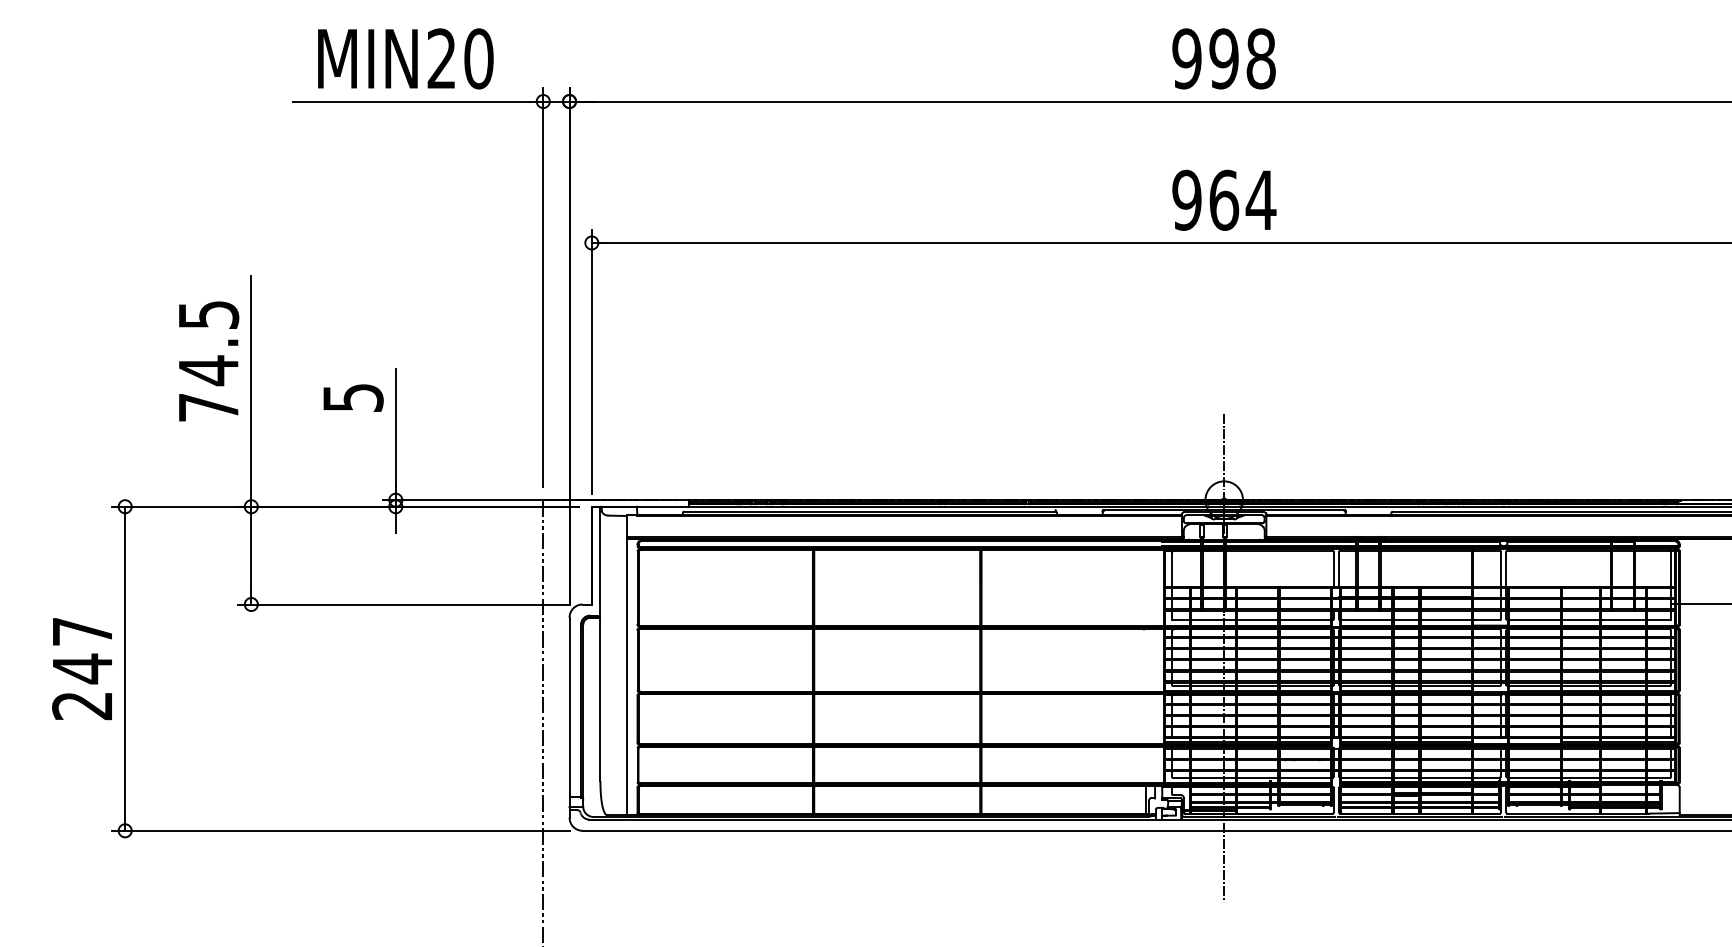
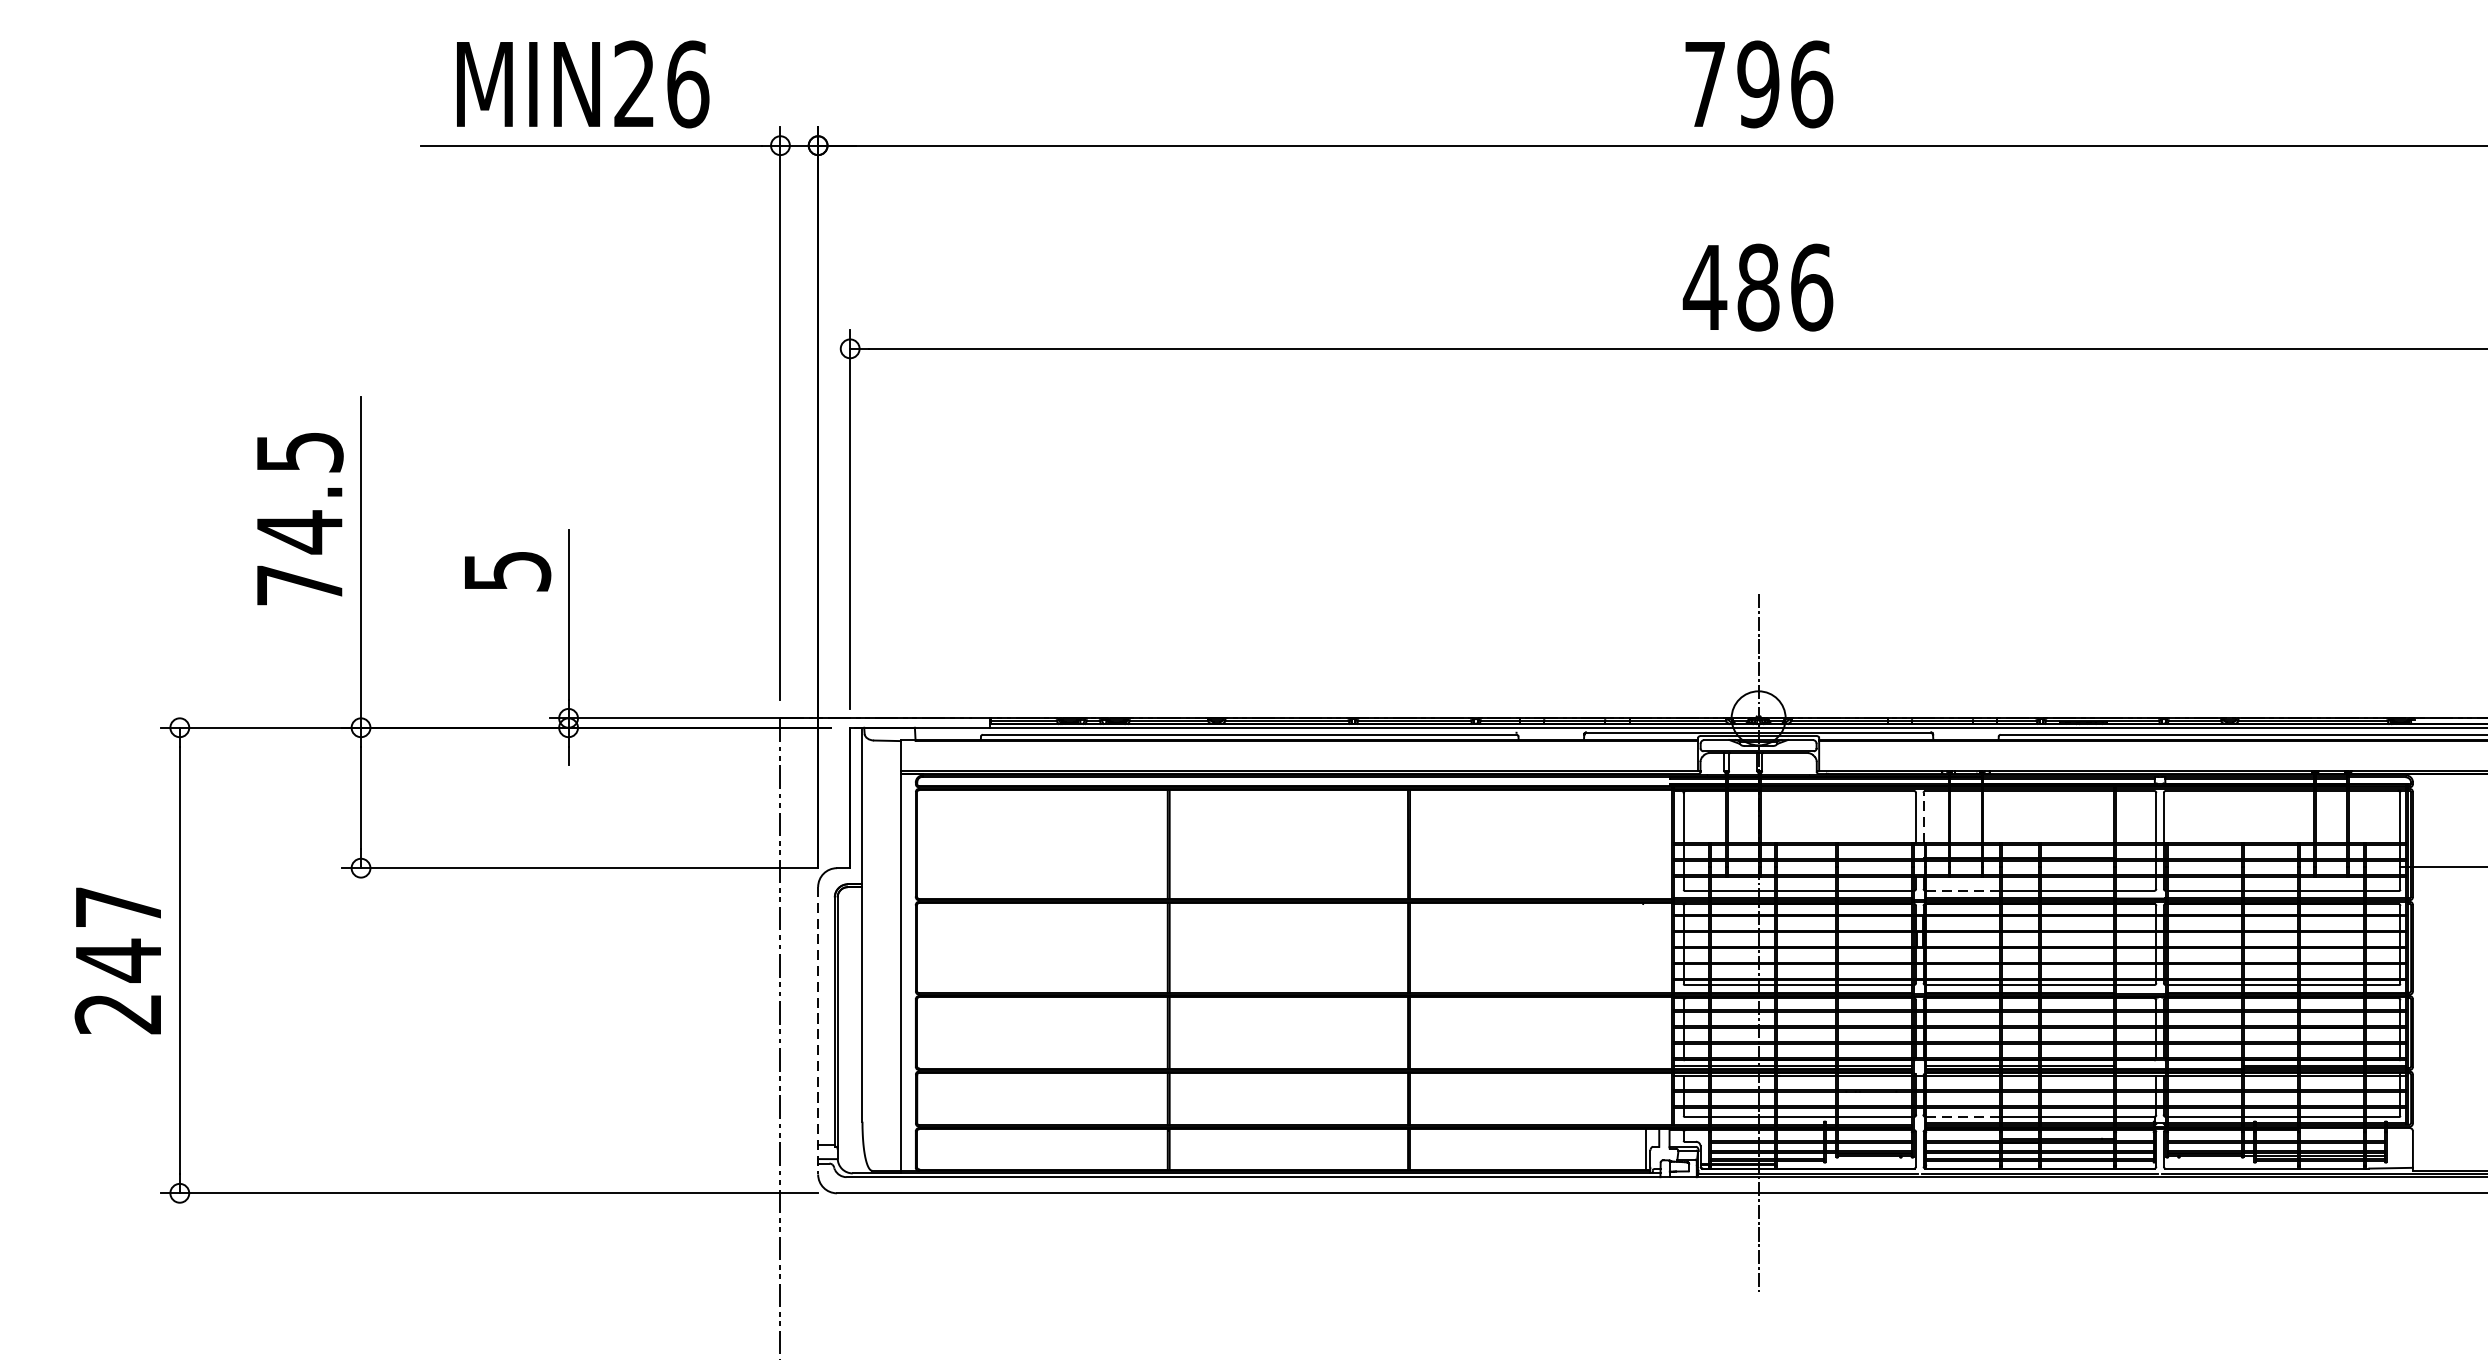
text: (478, 58) -> (687, 83), MIN20 -> MIN26
text: (1224, 58) -> (1758, 83), 998 -> 796
text: (1223, 199) -> (1757, 286), 964 -> 486
line: (1339, 569) -> (1924, 817), solid -> dashed
line: (1366, 620) -> (1962, 891), solid -> dashed
line: (569, 718) -> (818, 1031), solid -> dashed
line: (1366, 777) -> (1962, 1116), solid -> dashed

